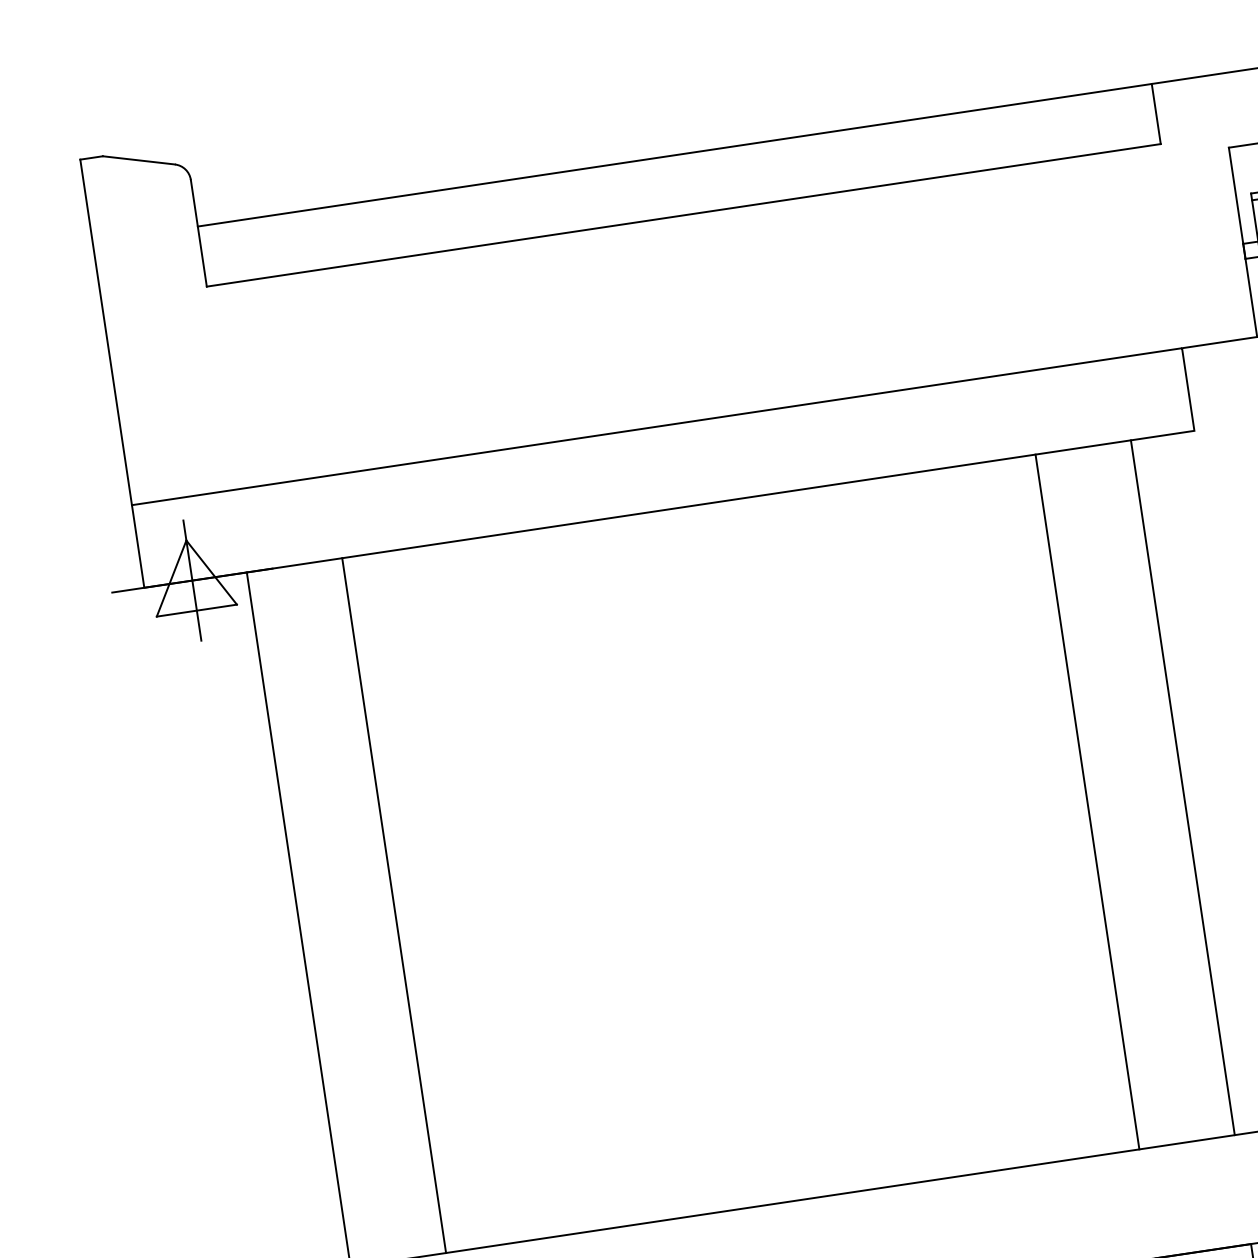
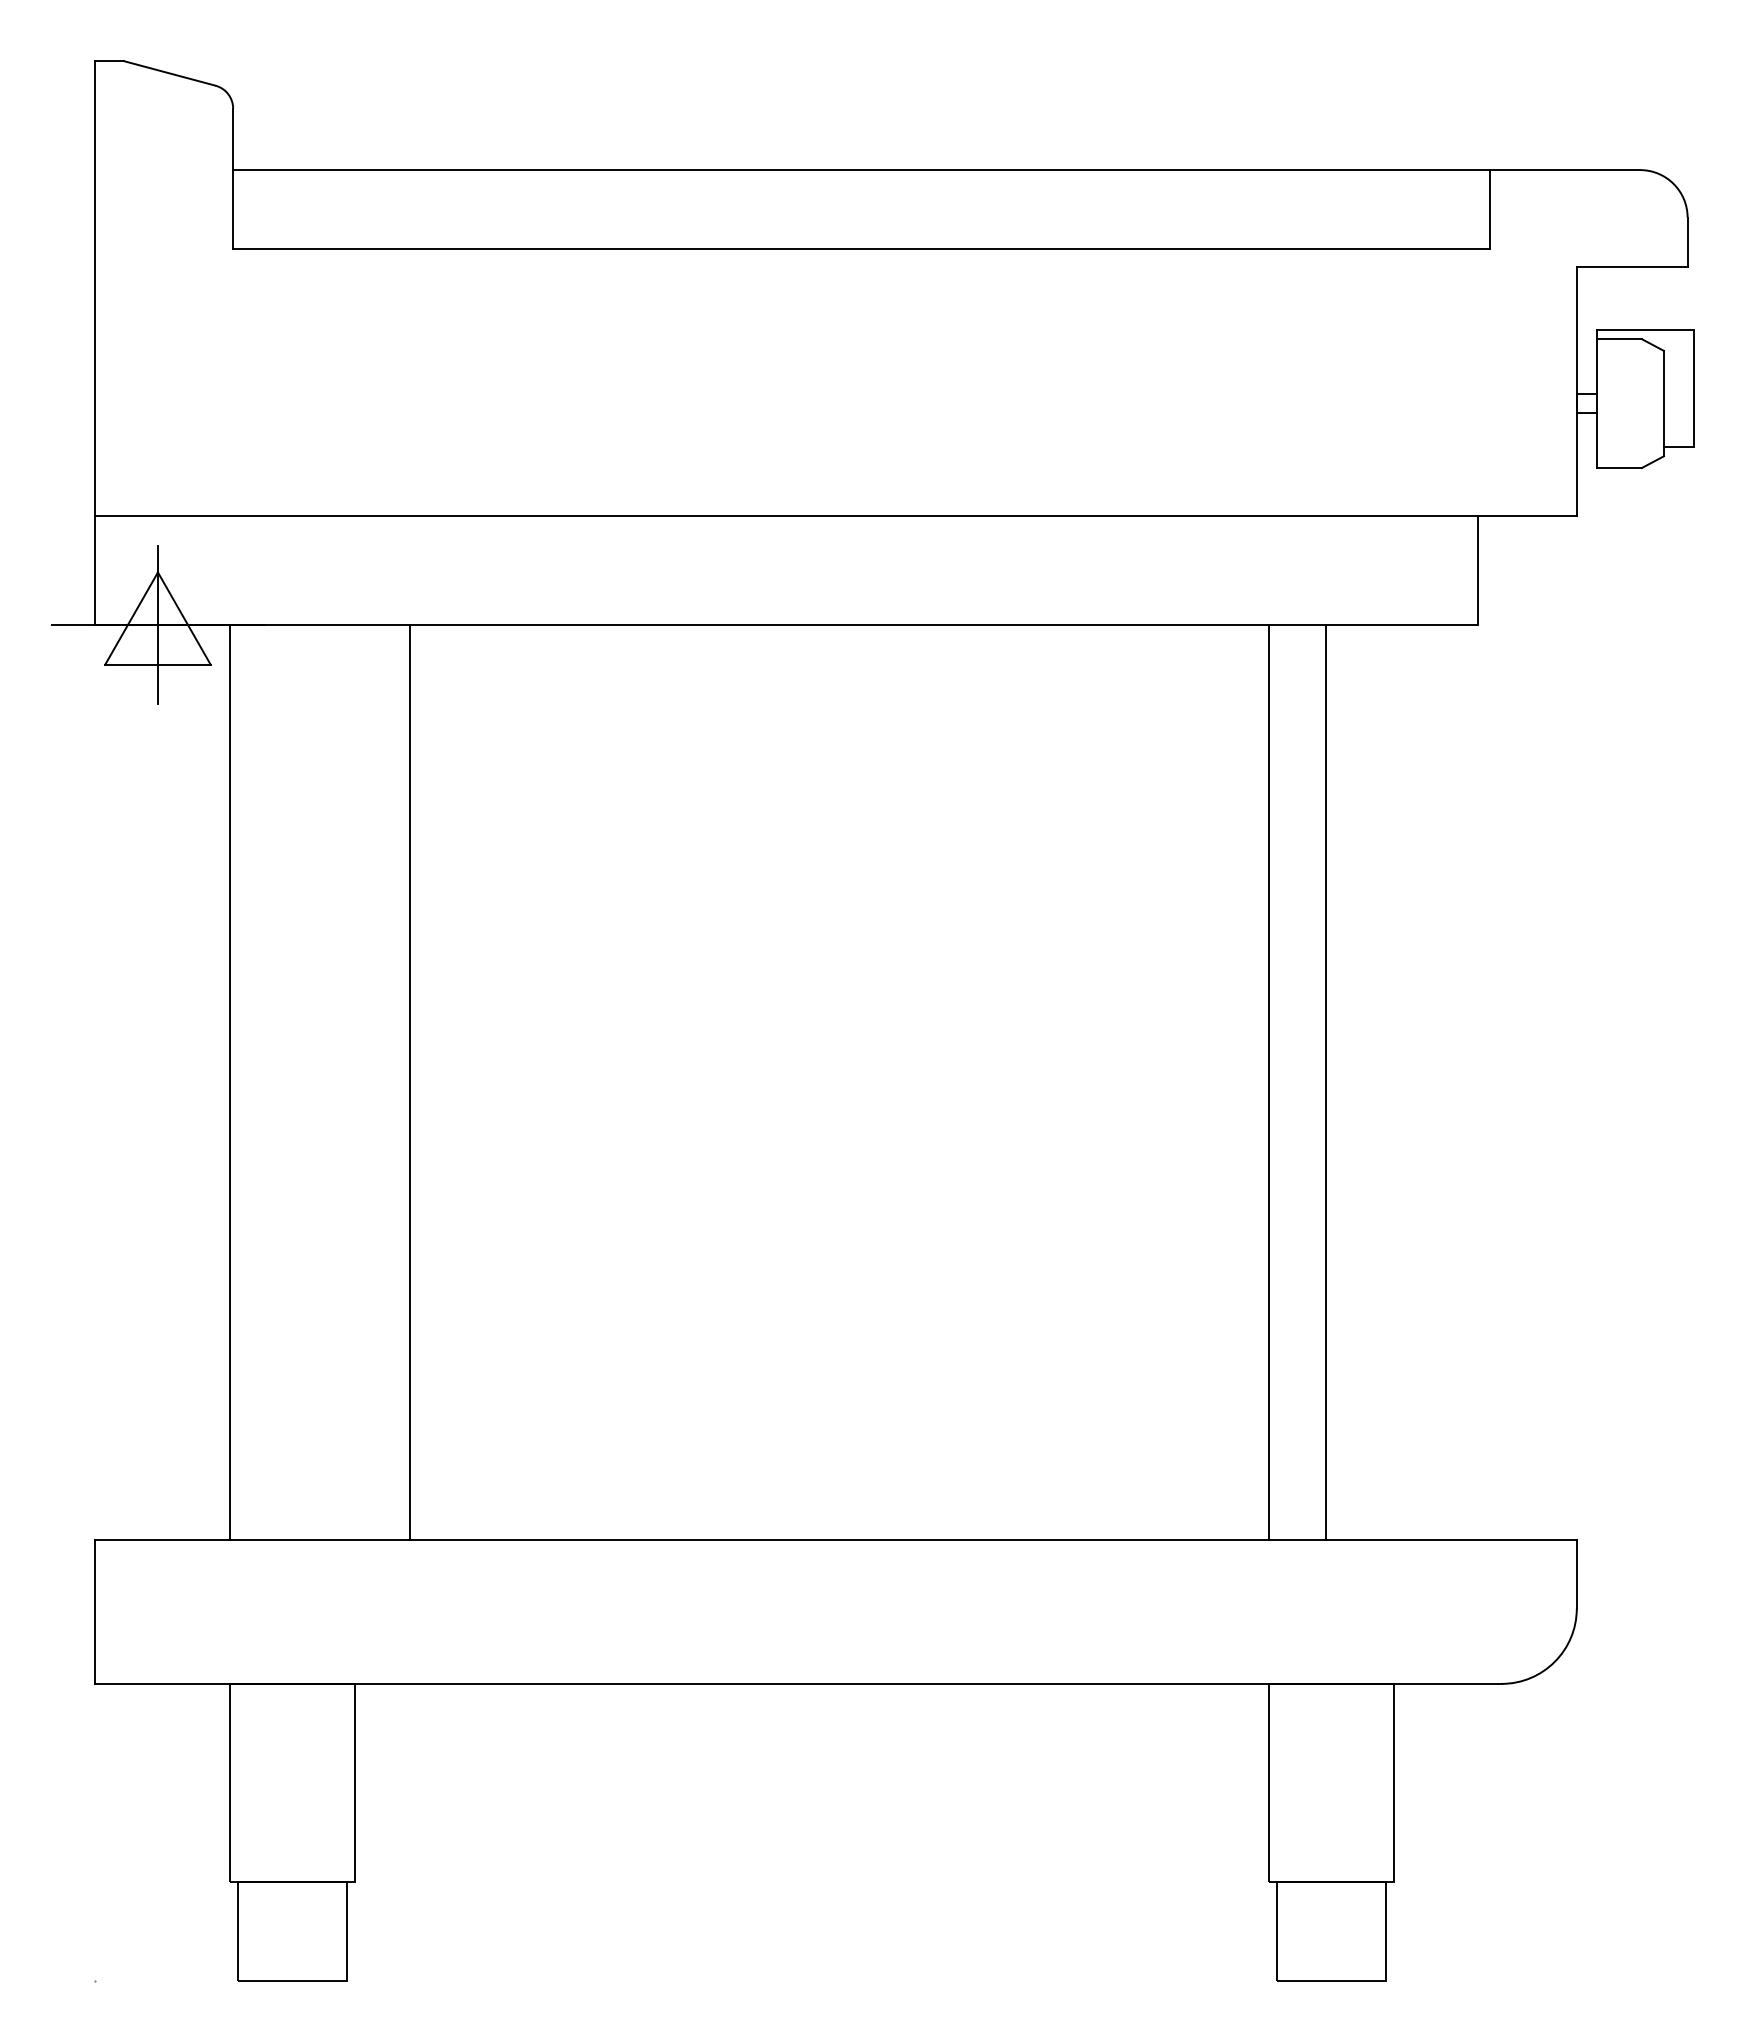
line: (1183, 787) -> (1326, 1082), moved
line: (394, 905) -> (410, 1082), moved

